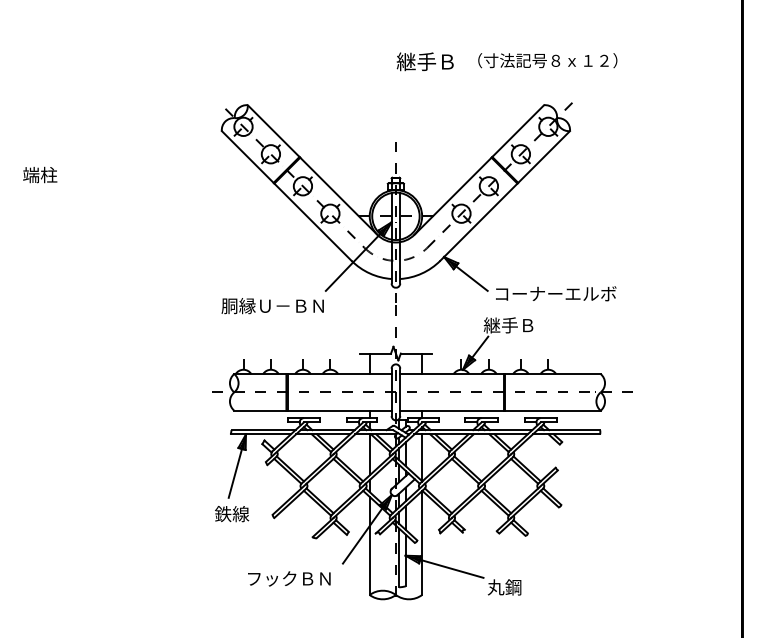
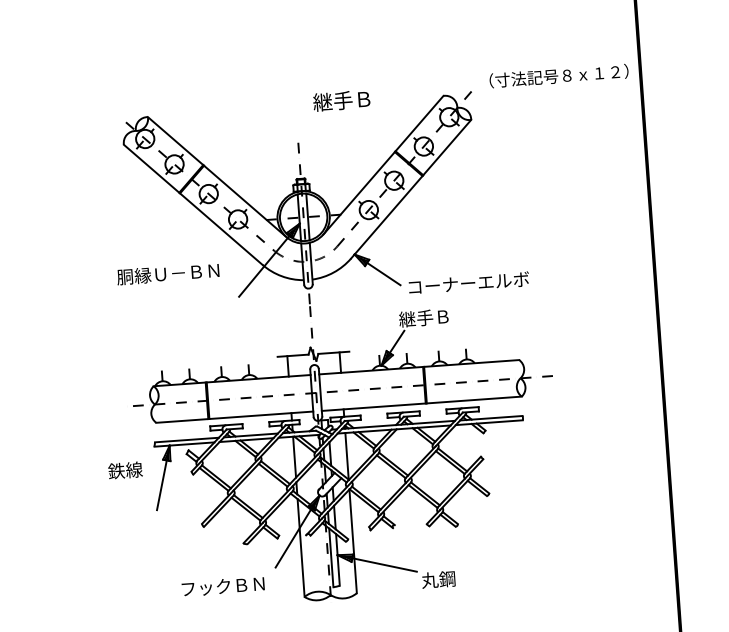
text: (547, 60) -> (558, 75), moved
text: (424, 61) -> (340, 100), moved
text: (272, 306) -> (167, 274), moved
text: (232, 514) -> (125, 470), moved

